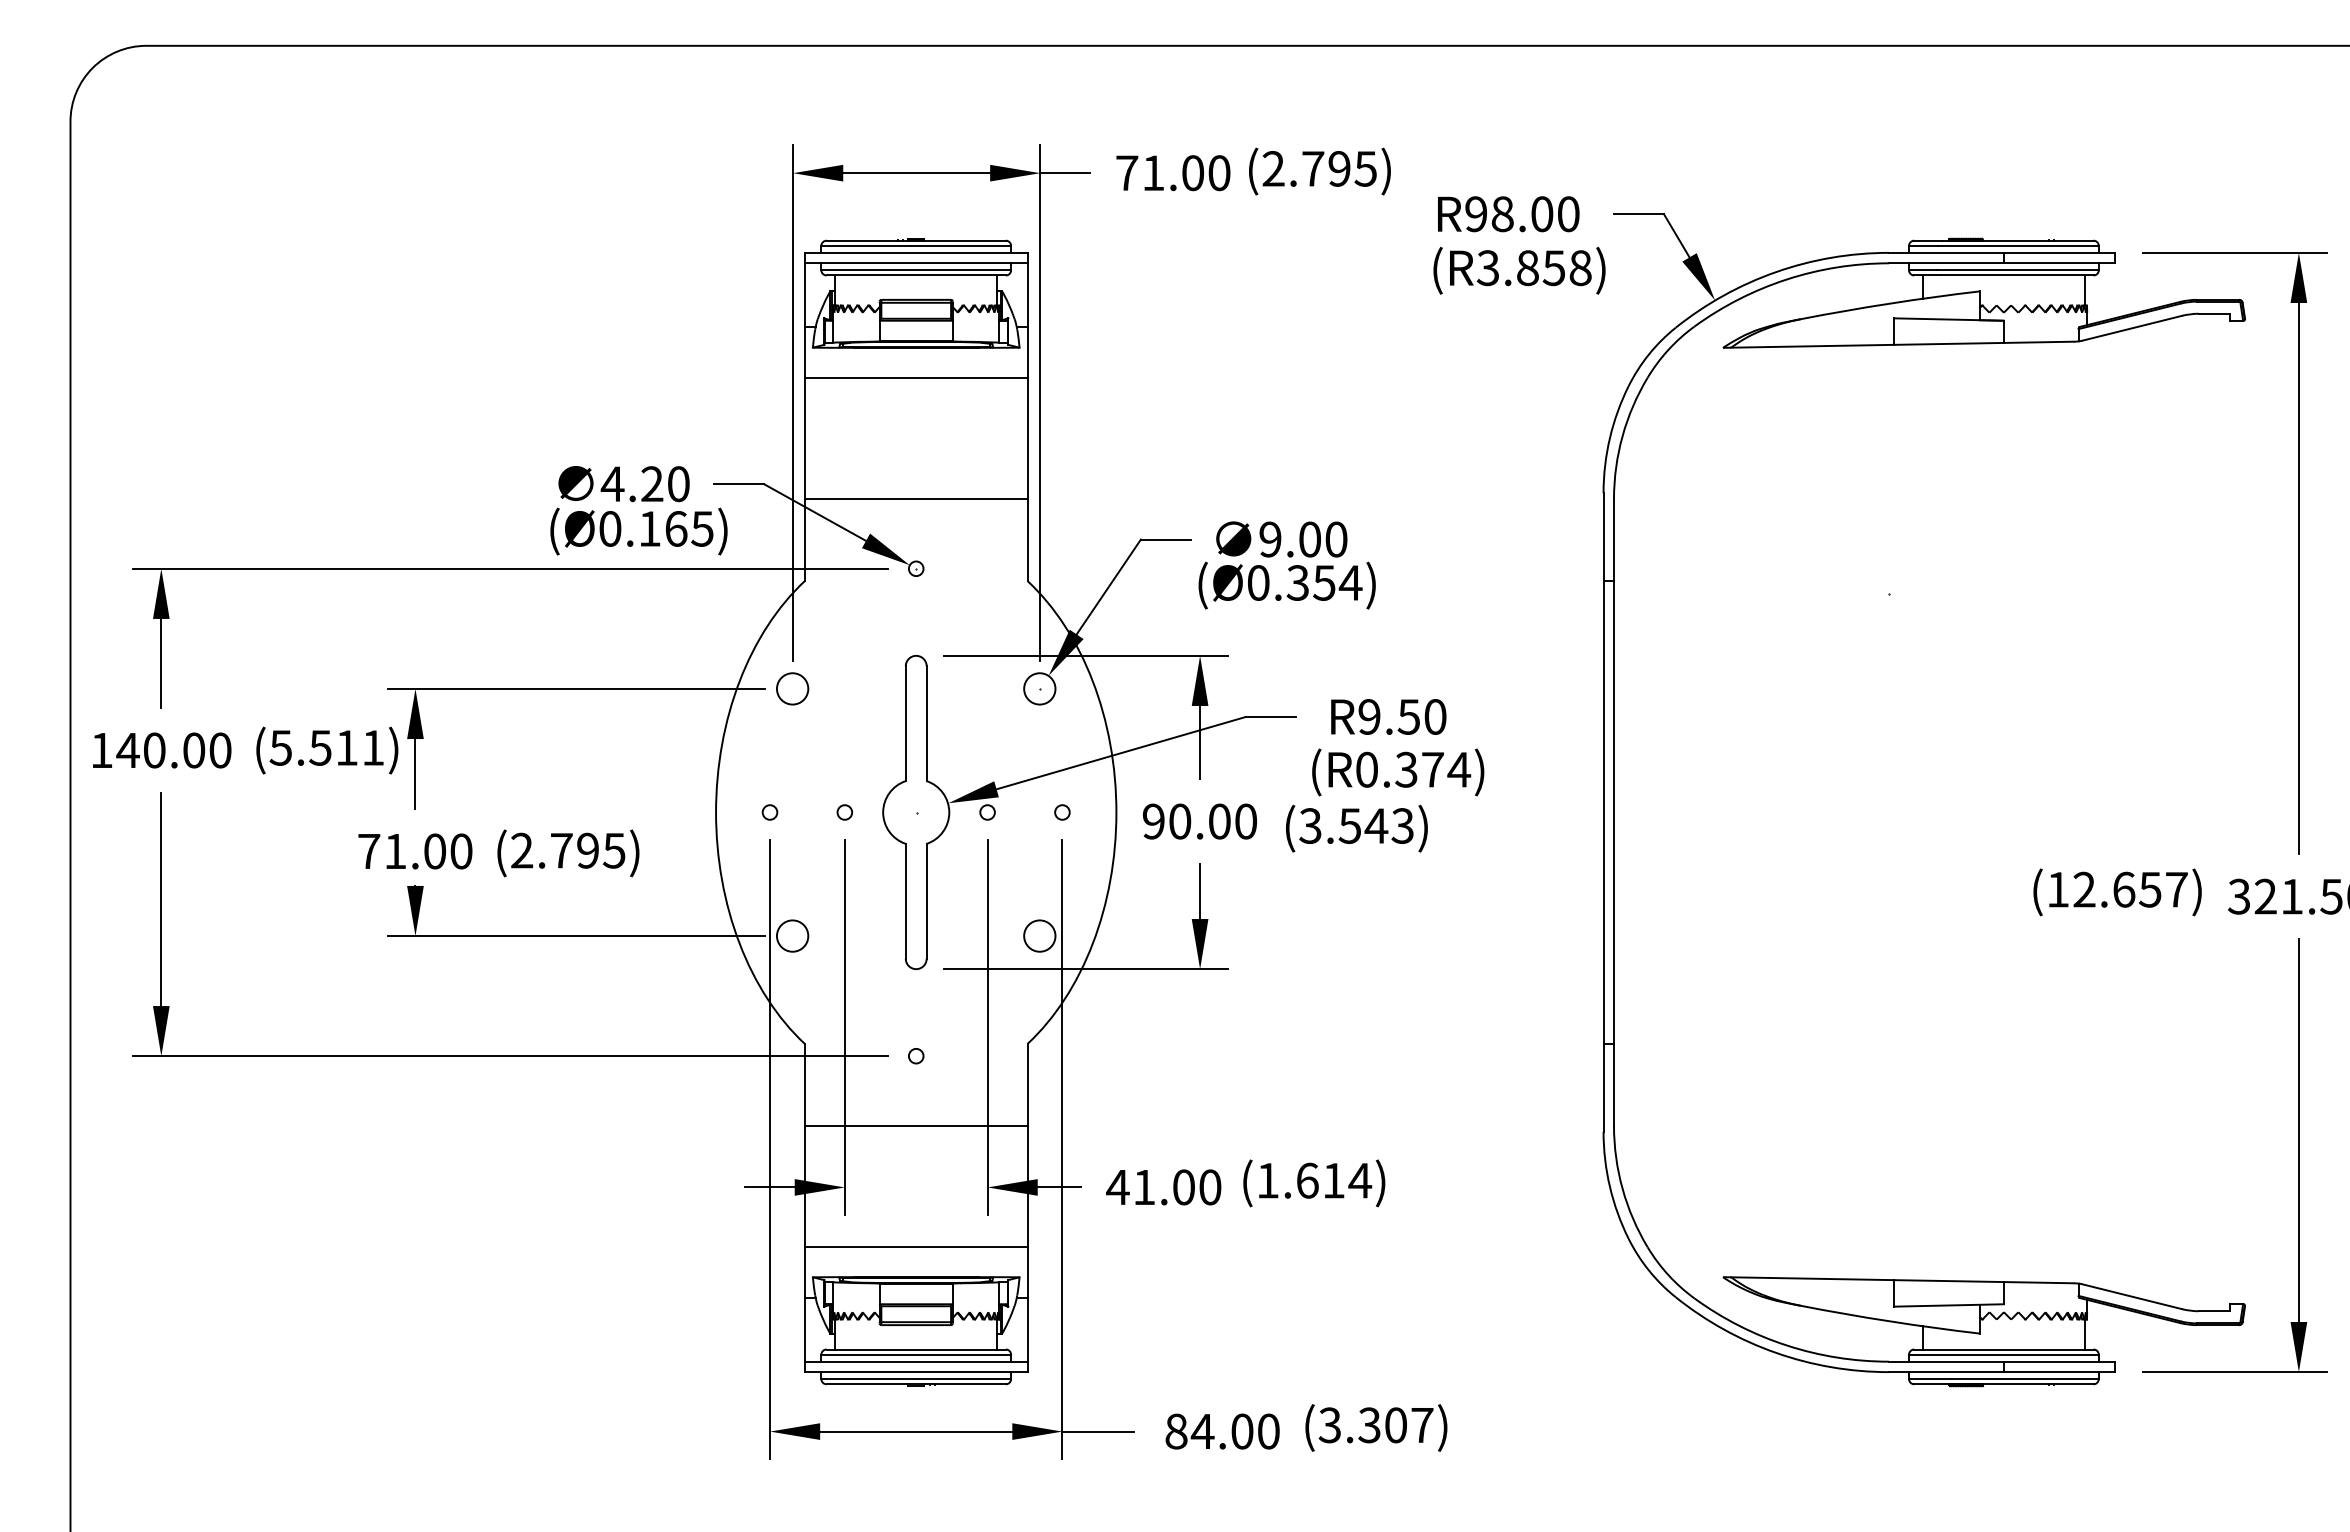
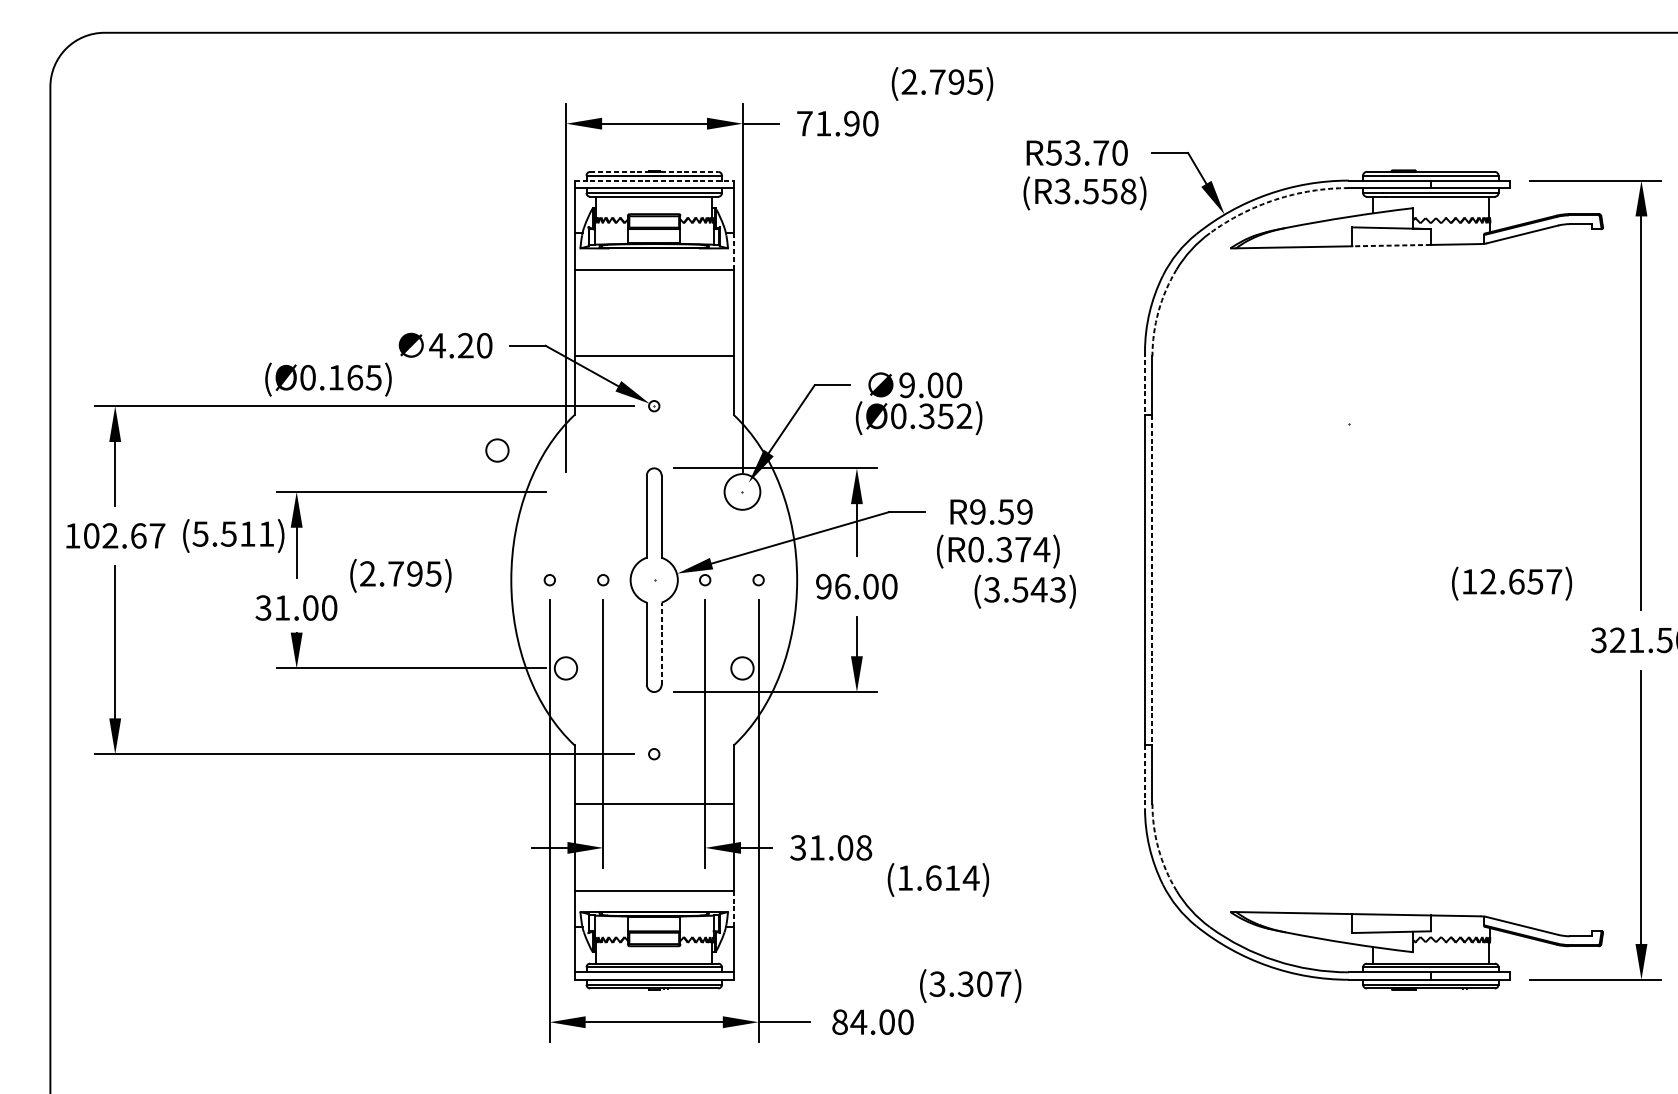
text: (1319, 171) -> (942, 83), moved
text: (1193, 173) -> (852, 123), 71.00 -> 71.90
text: (1508, 214) -> (1077, 153), R98.00 -> R53.70
line: (916, 240) -> (654, 171), solid -> dashed
line: (916, 252) -> (654, 180), solid -> dashed
text: (1527, 268) -> (1090, 191), (R3.858) -> (R3.558)
arc: (1786, 279) -> (1275, 199), solid -> dashed
line: (1948, 343) -> (1391, 245), solid -> dashed
line: (1027, 352) -> (733, 251), solid -> dashed
arc: (1622, 436) -> (1158, 311), solid -> dashed
text: (638, 531) -> (328, 379), moved
line: (1603, 537) -> (1144, 383), solid -> dashed
text: (1350, 582) -> (964, 415), (Ø0.354) -> (Ø0.352)
circle: (792, 688) -> (497, 450), moved
circle: (1039, 688) -> (742, 491), size x1.6
text: (1435, 716) -> (1024, 511), R9.50 -> R9.59
text: (173, 750) -> (123, 535), 140.00 -> 102.67
line: (1614, 813) -> (1152, 580), solid -> dashed
text: (1180, 821) -> (842, 586), 90.00 -> 96.00
text: (1356, 828) -> (1024, 591), moved
text: (368, 851) -> (263, 608), 71.00 -> 31.00
text: (568, 853) -> (400, 575), moved
text: (2117, 892) -> (1511, 583), moved
line: (926, 900) -> (661, 643), solid -> dashed
line: (1603, 1088) -> (1144, 777), solid -> dashed
text: (1314, 1183) -> (938, 880), moved
text: (1163, 1187) -> (830, 847), 41.00 -> 31.08
arc: (1622, 1188) -> (1158, 848), solid -> dashed
line: (1027, 1272) -> (733, 908), solid -> dashed
text: (1376, 1427) -> (970, 985), moved

